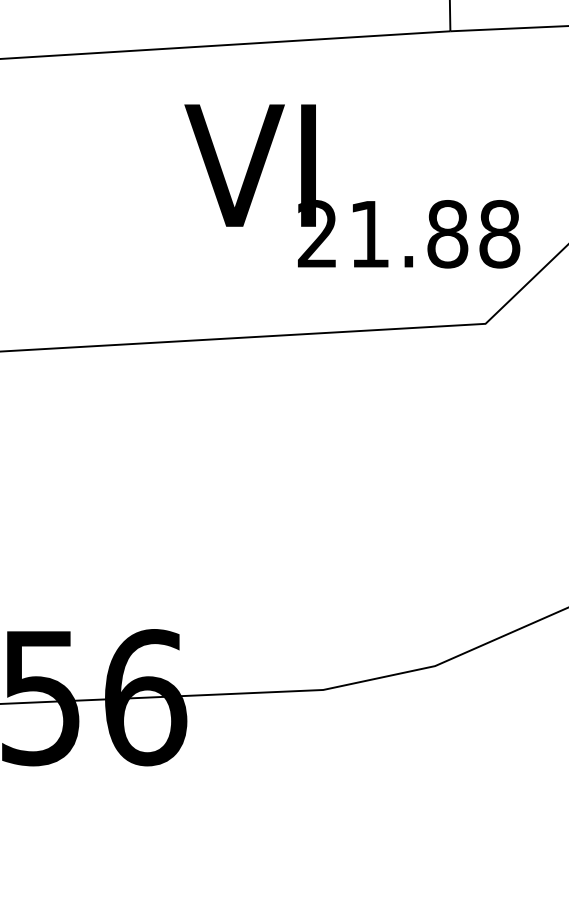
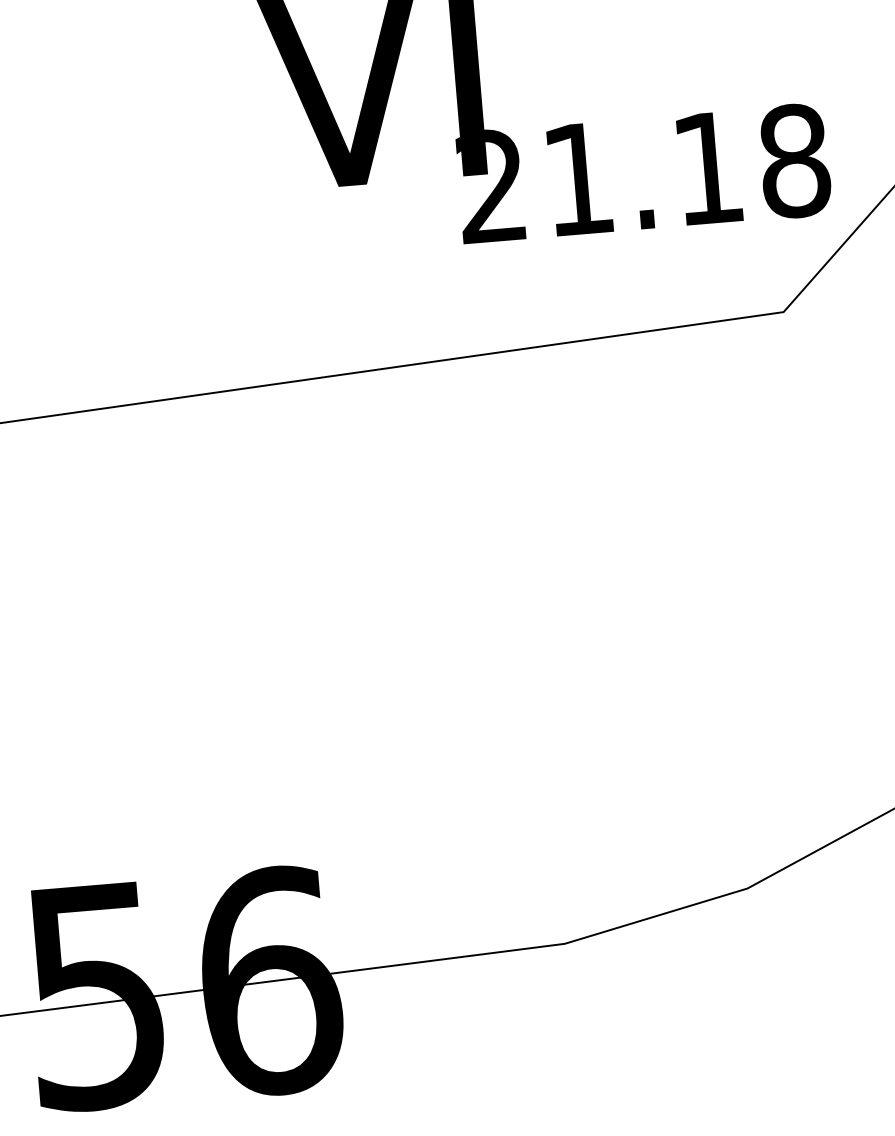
text: (447, 234) -> (707, 168), 21.88 -> 21.18

